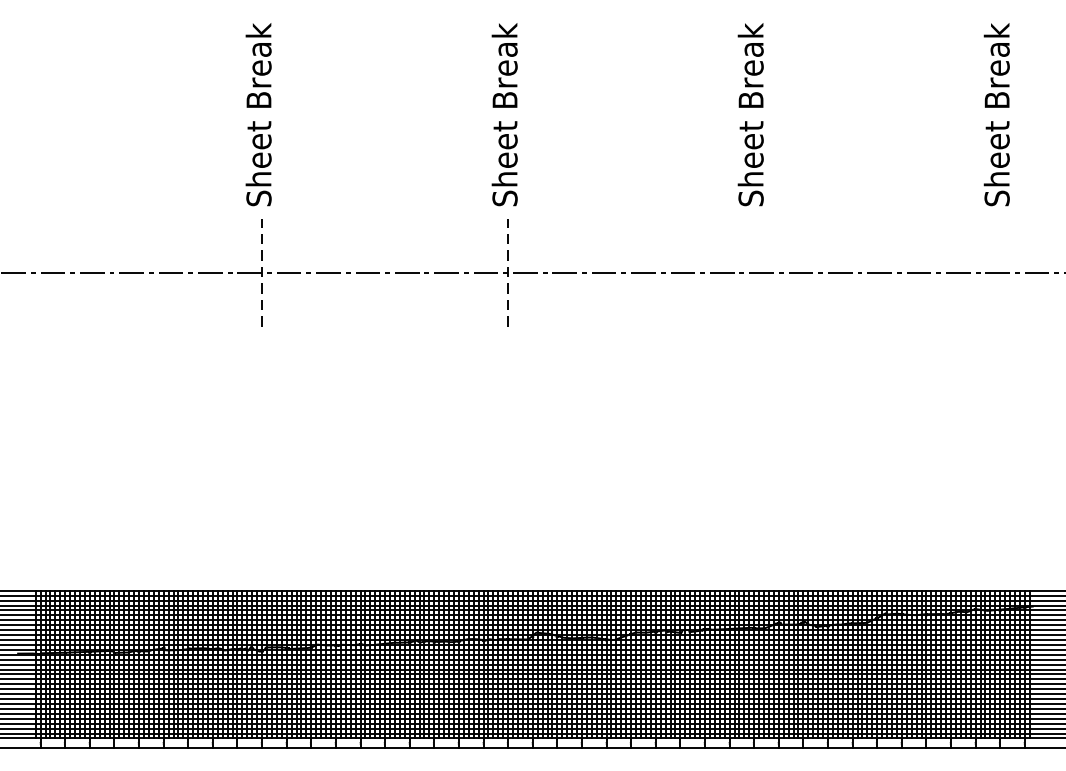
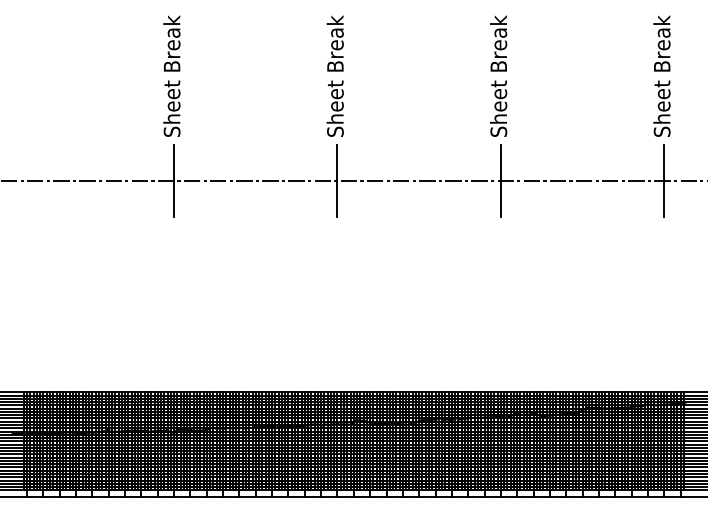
line: (262, 273) -> (174, 181), dashed -> solid
line: (508, 273) -> (337, 181), dashed -> solid
line: (753, 273) -> (500, 181), added
line: (1000, 273) -> (664, 181), added

